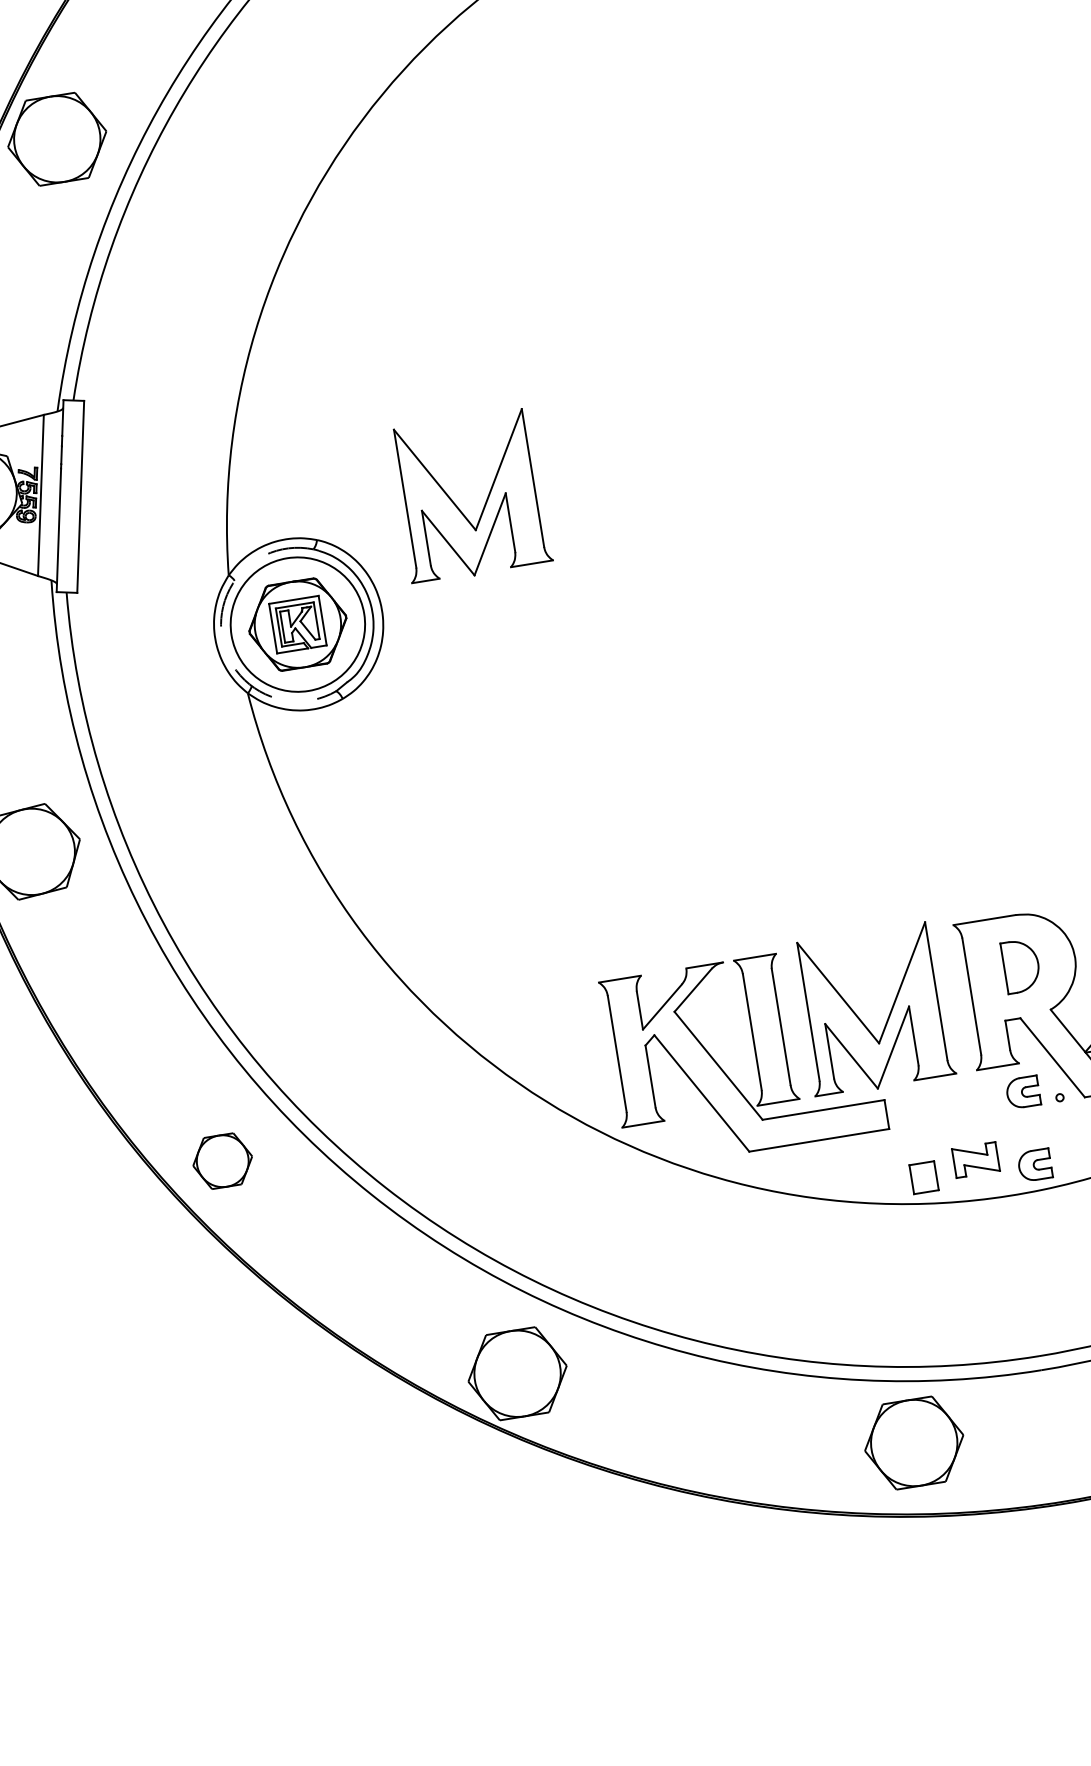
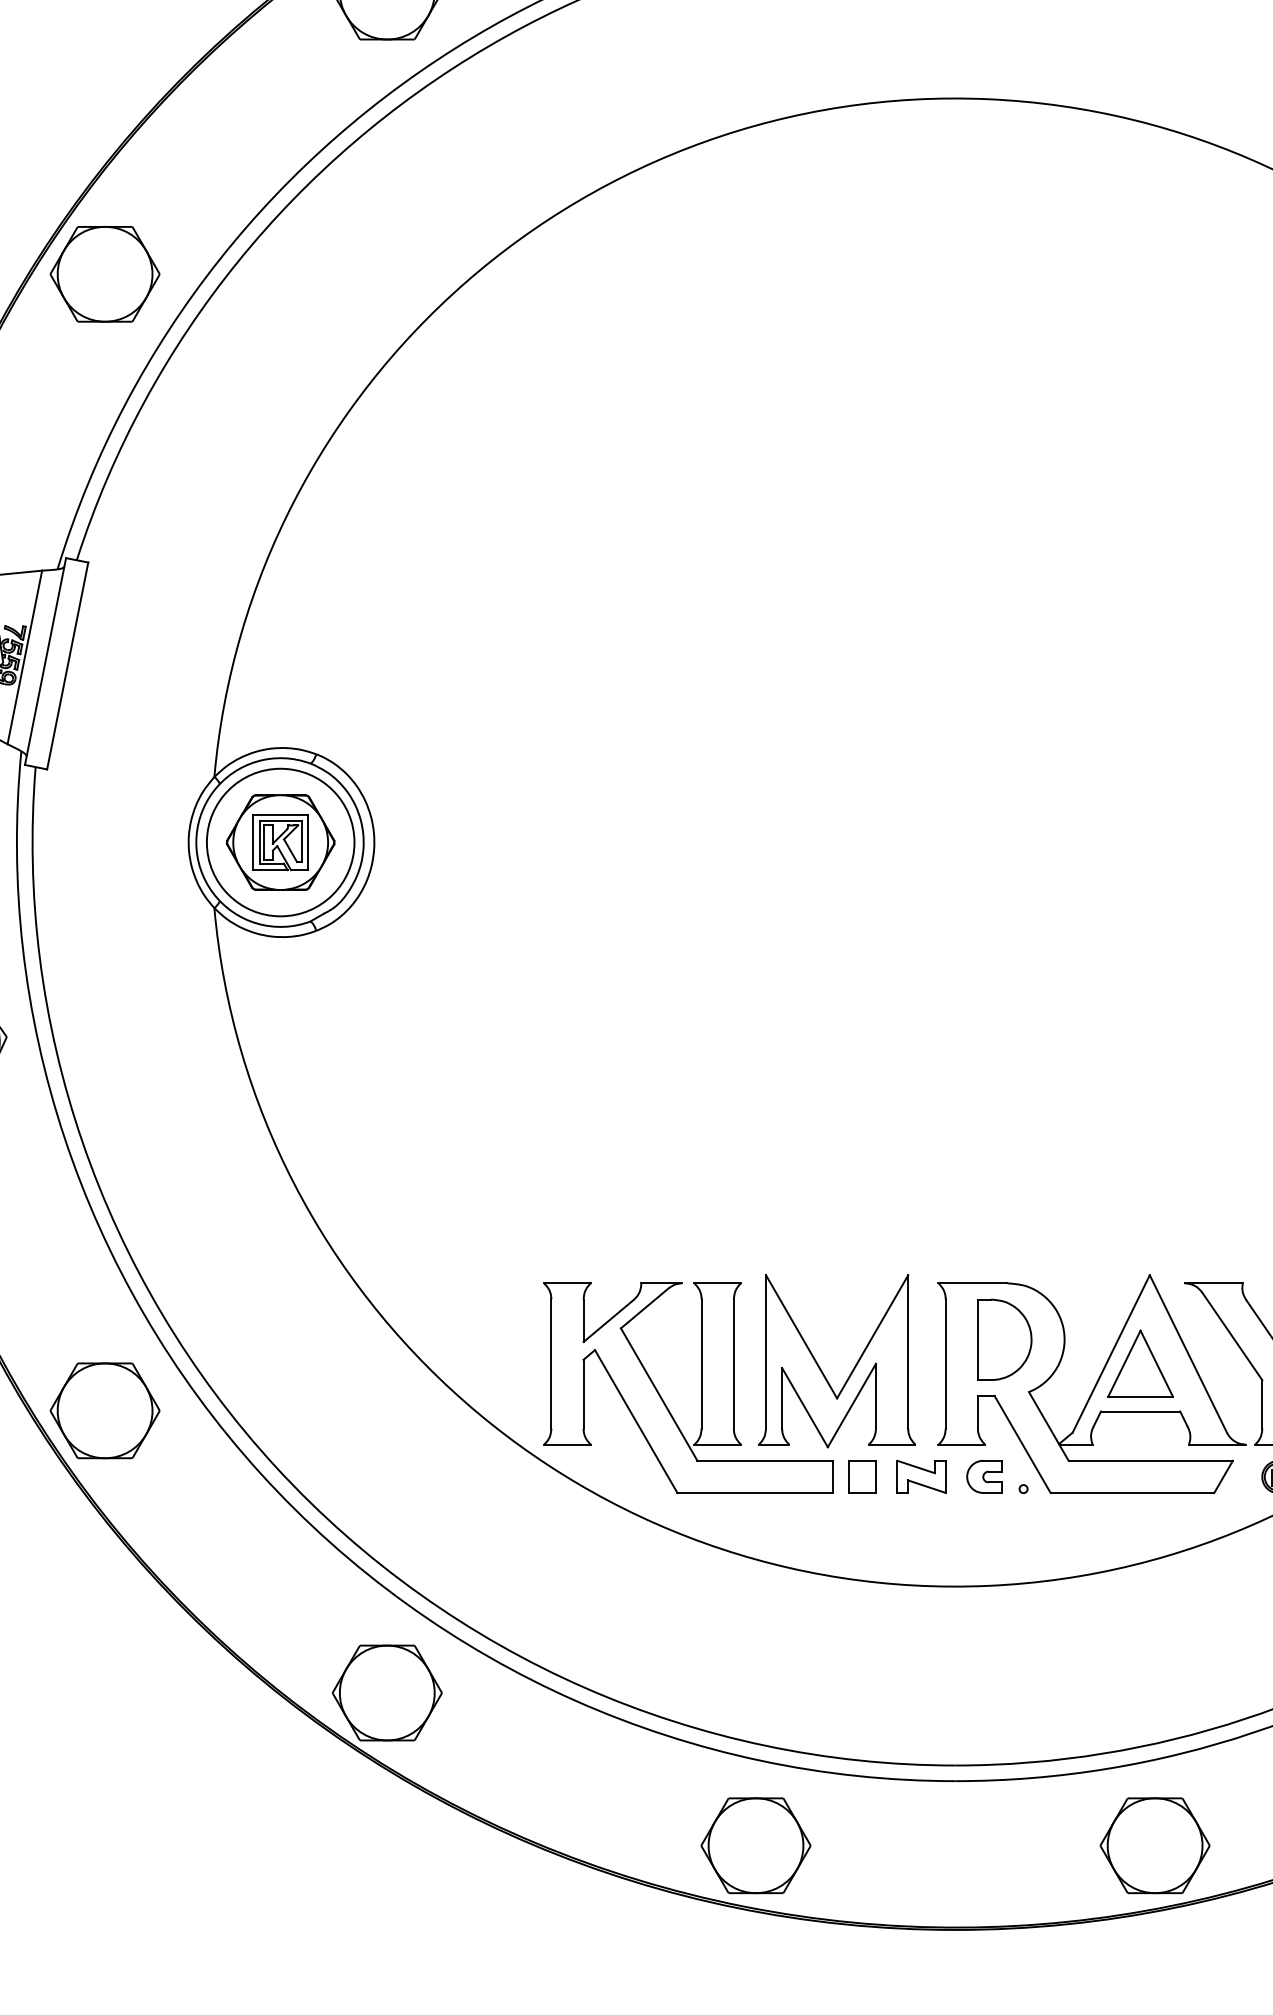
part: (458, 507) -> (475, 743), removed
arc: (222, 636) -> (196, 842), dashed -> solid
part: (1021, 966) -> (1004, 1339), size x1.43
part: (975, 1159) -> (921, 1476), moved
part: (222, 1160) -> (104, 1410), size x1.67
part: (1034, 1164) -> (984, 1557), removed
part: (924, 1177) -> (862, 1476), moved
part: (913, 1442) -> (755, 1845), moved

